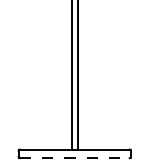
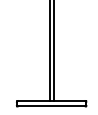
line: (74, 158) -> (51, 106), dashed -> solid

